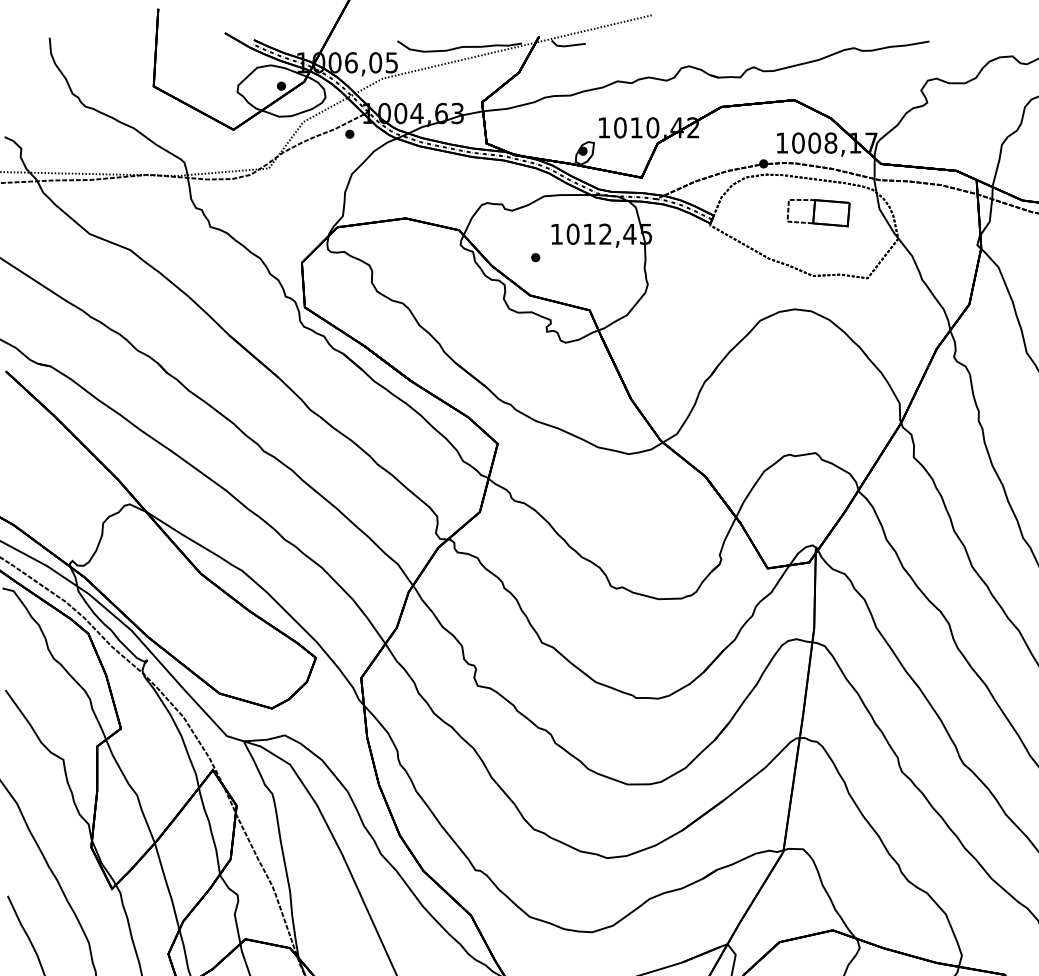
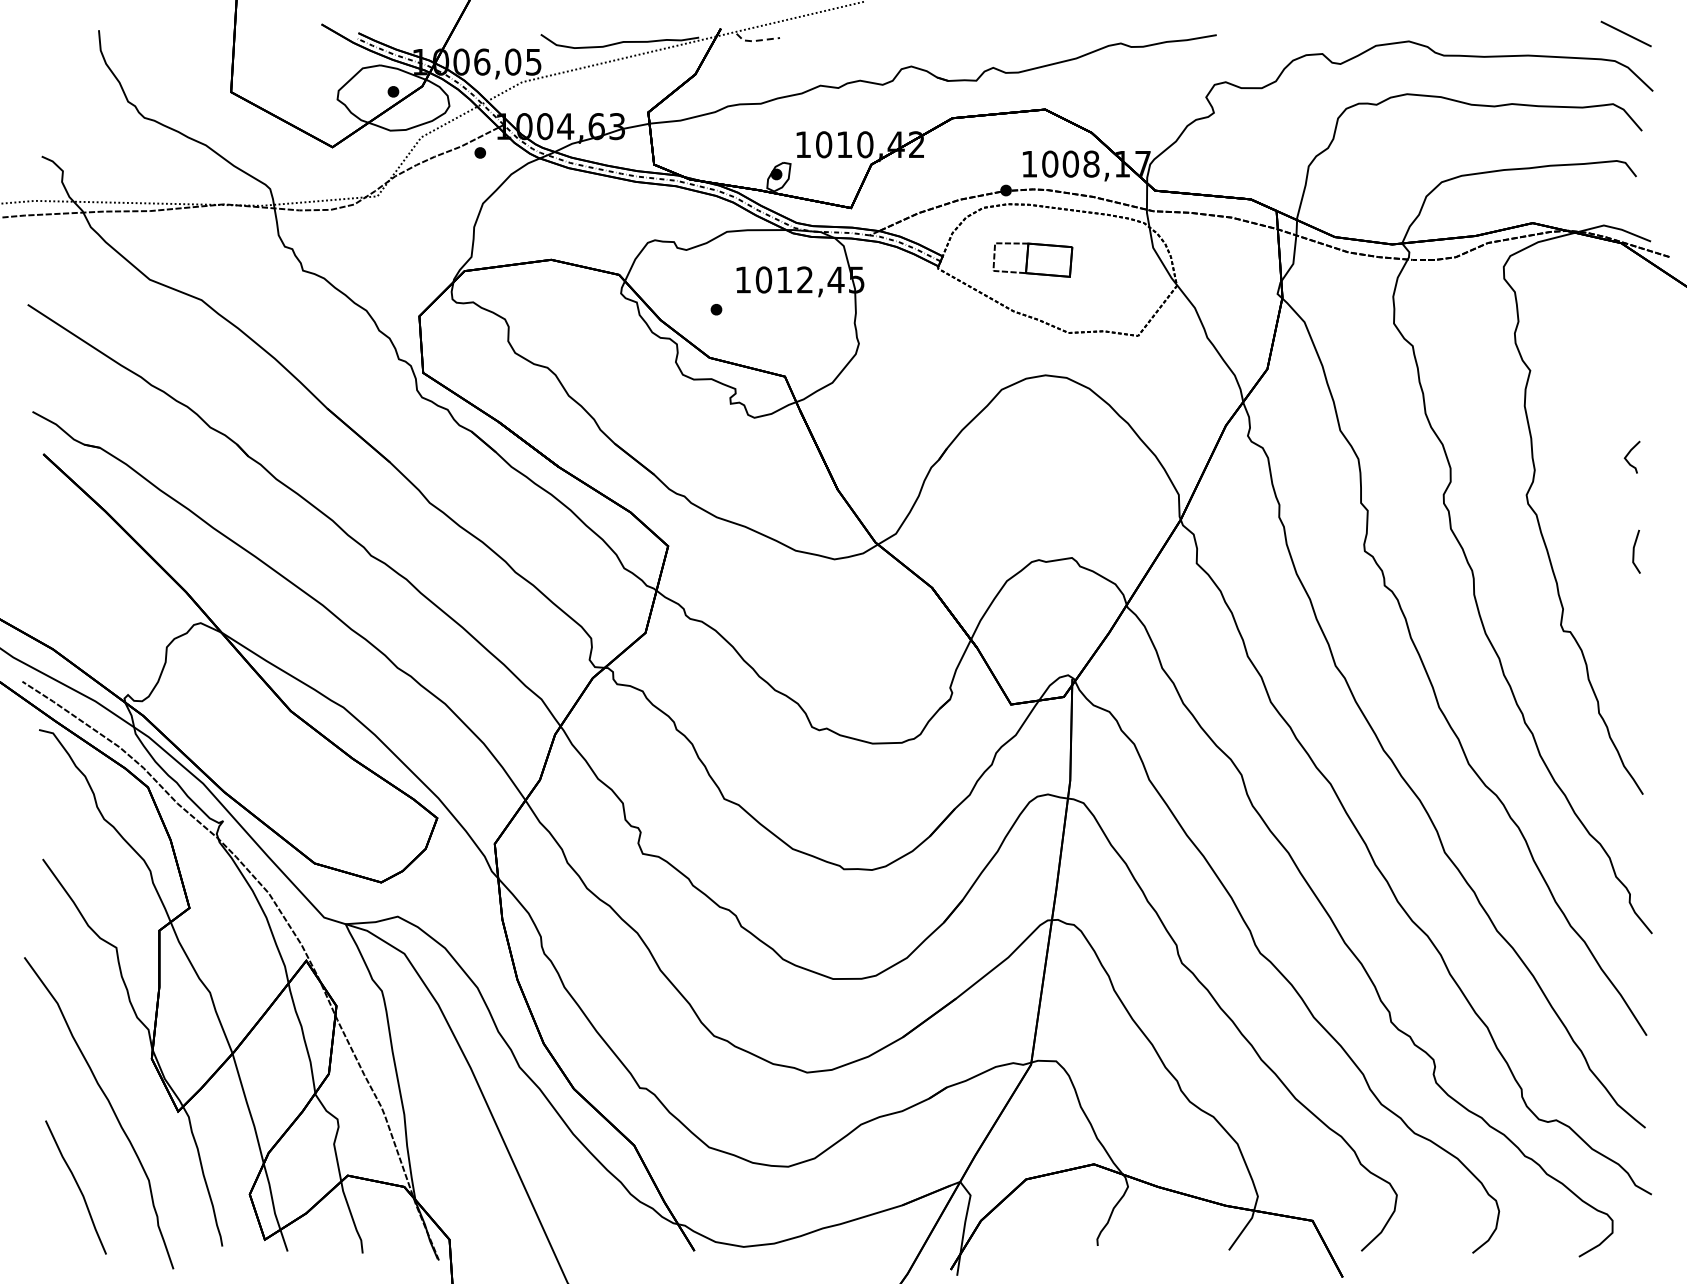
line: (566, 45) -> (755, 40), solid -> dashed
part: (818, 212) -> (1032, 259), moved

